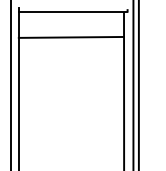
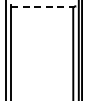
line: (73, 12) -> (43, 7), solid -> dashed
line: (72, 36) -> (42, 21), removed

